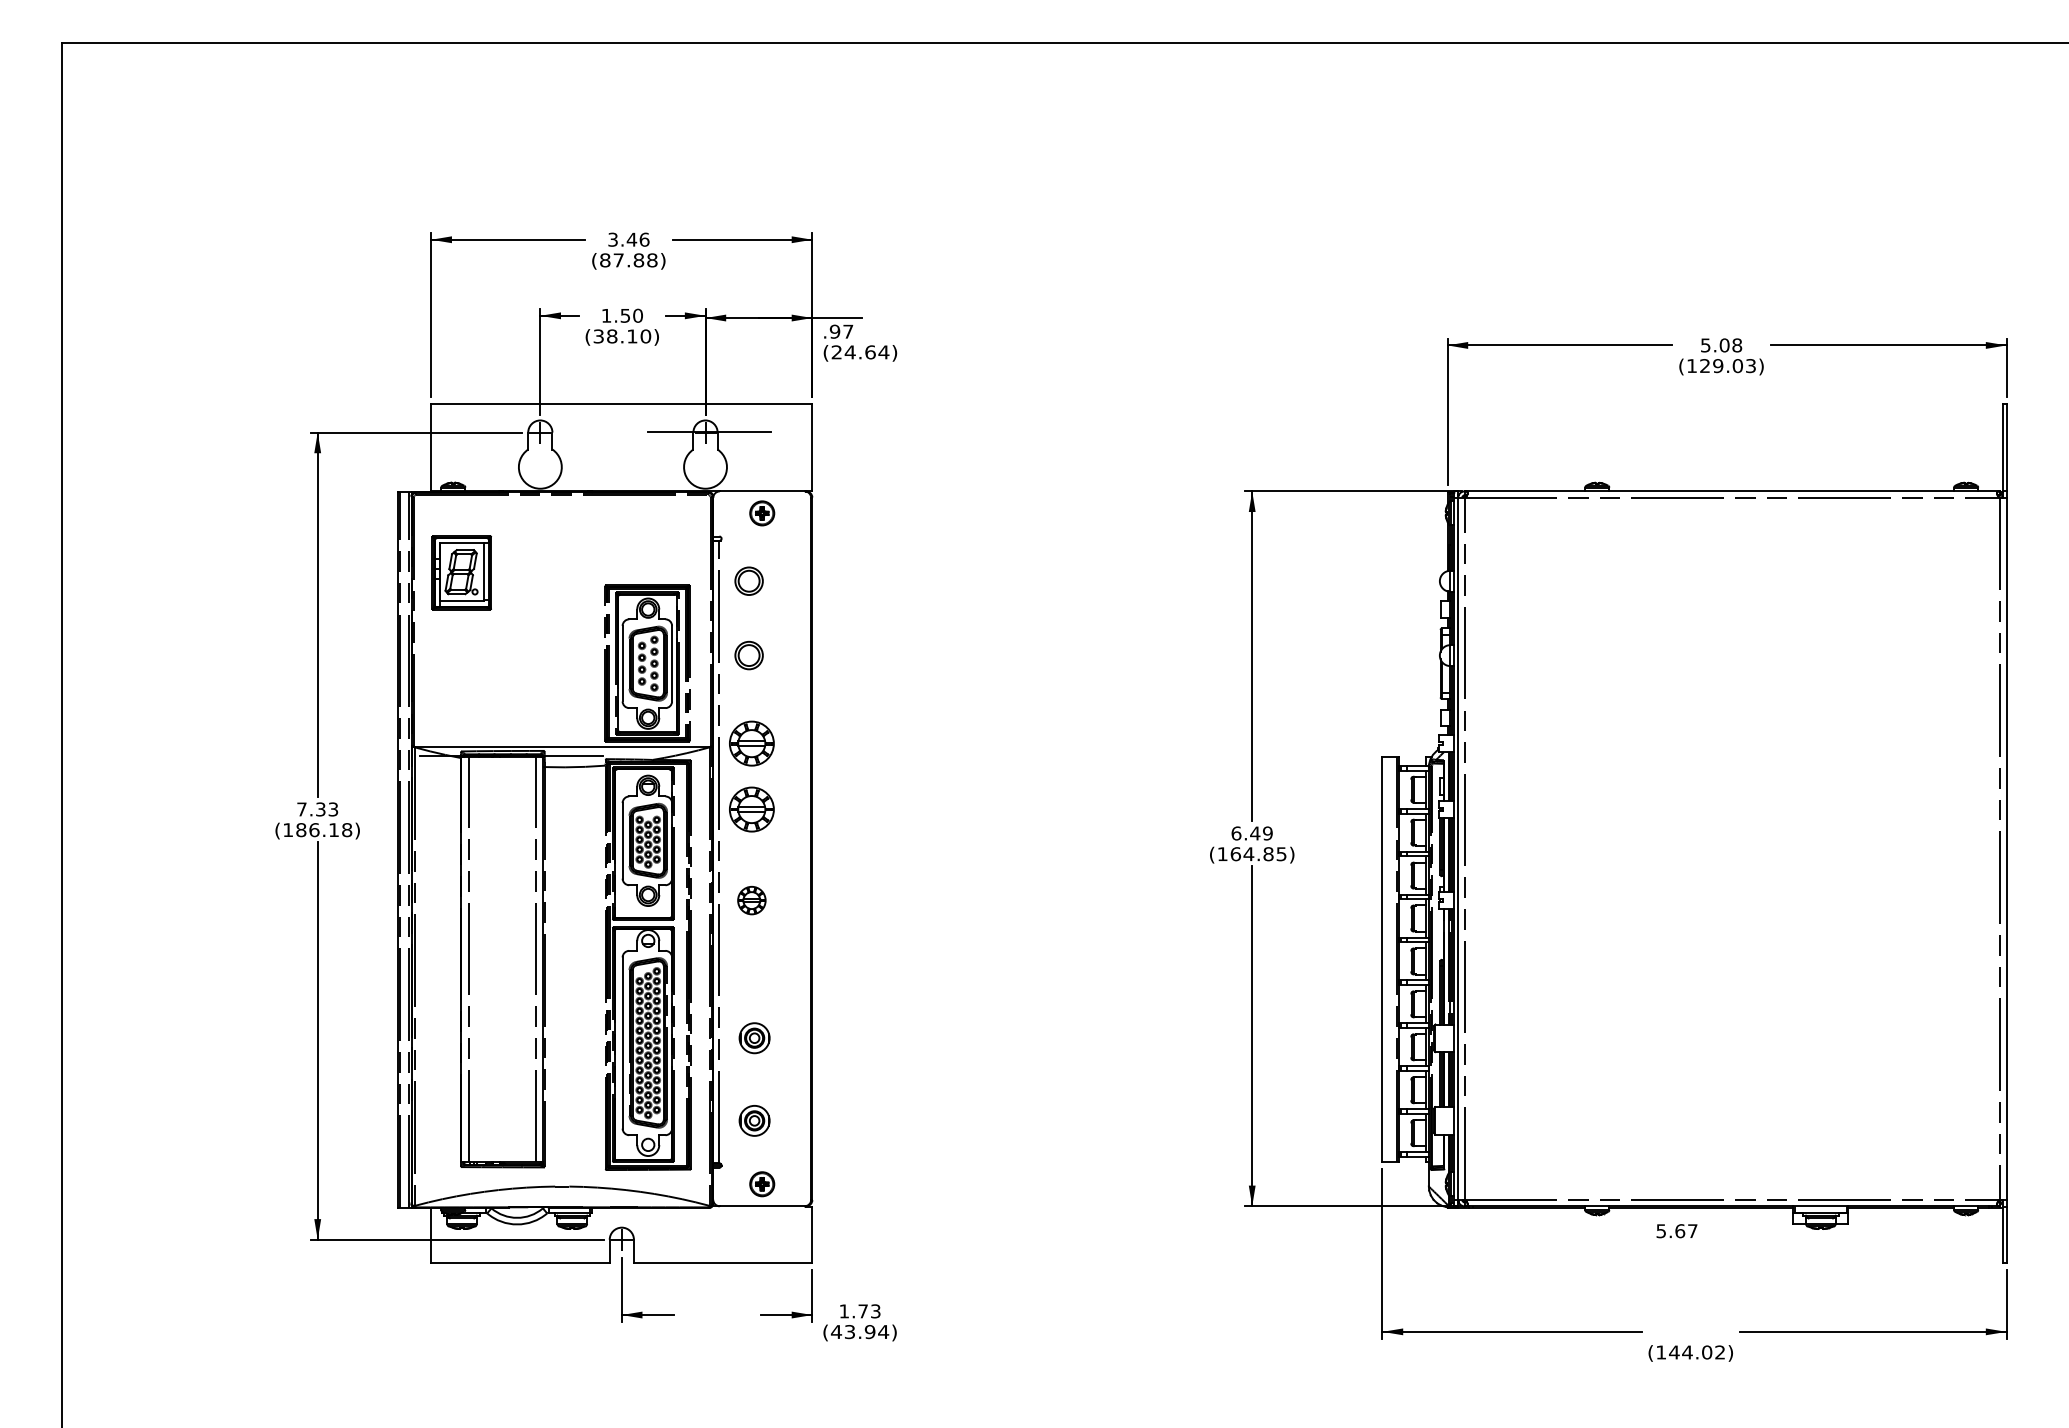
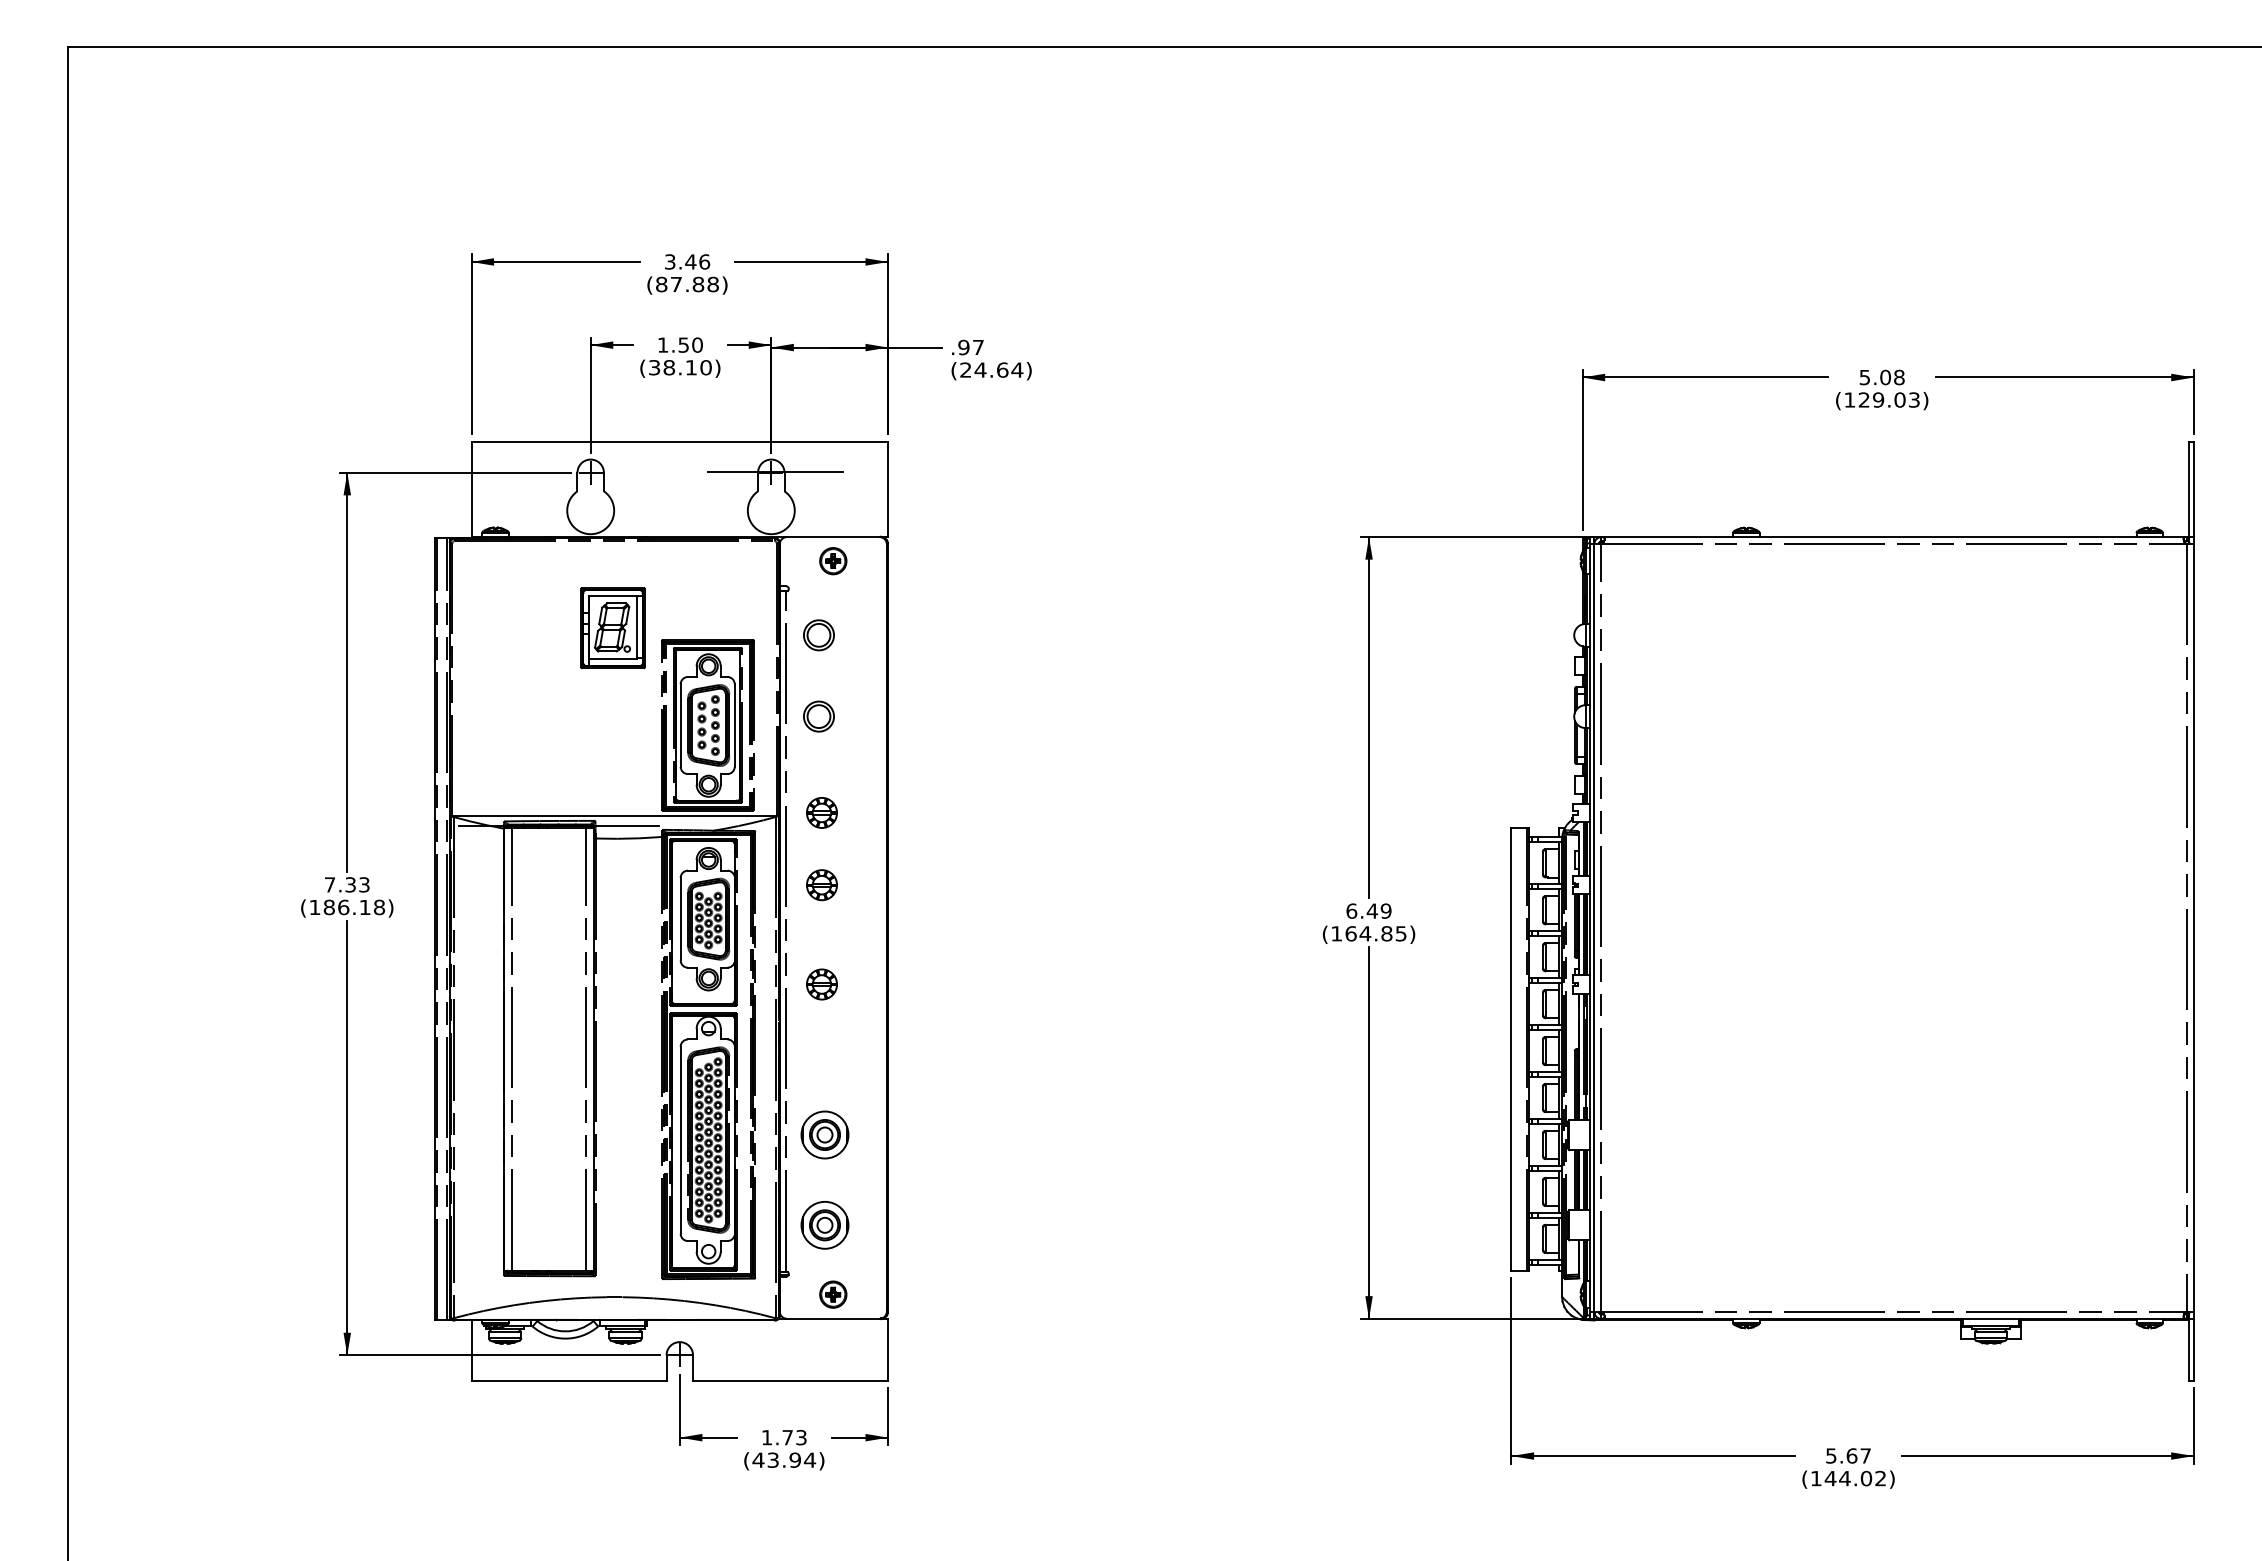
text: (860, 342) -> (991, 359), moved
part: (461, 572) -> (612, 627), moved
part: (751, 743) -> (821, 812), size x0.62
part: (751, 810) -> (821, 885), size x0.62
part: (754, 1037) -> (824, 1134), size x1.43
part: (754, 1120) -> (824, 1225), size x1.43
text: (1677, 1230) -> (1848, 1455), moved
text: (860, 1323) -> (784, 1450), moved

